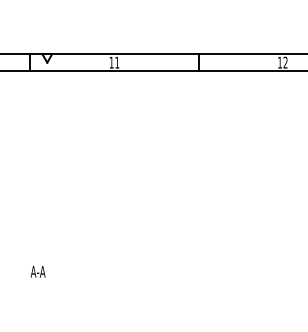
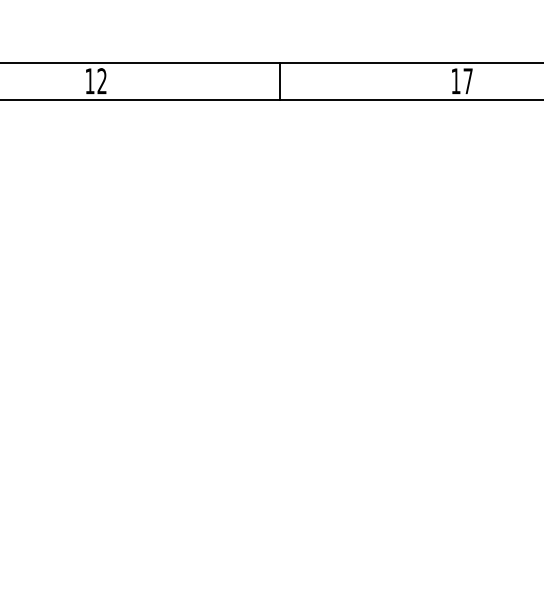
text: (117, 62) -> (102, 80), 11 -> 12
text: (285, 62) -> (467, 80), 12 -> 17

